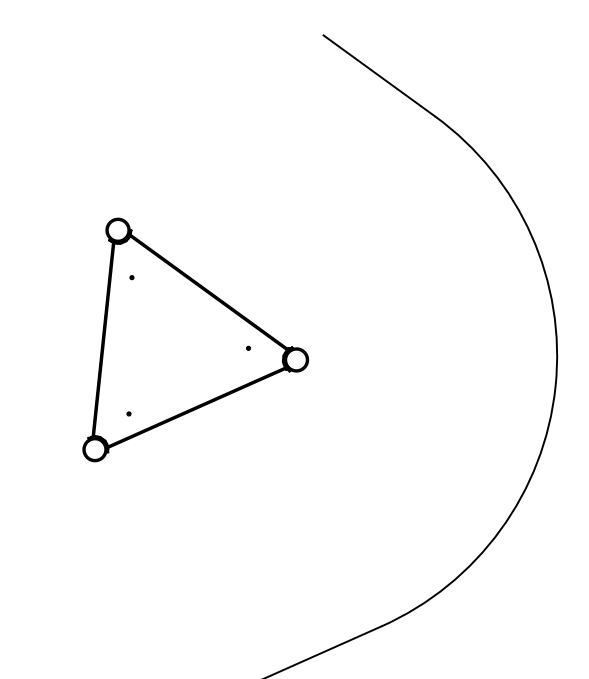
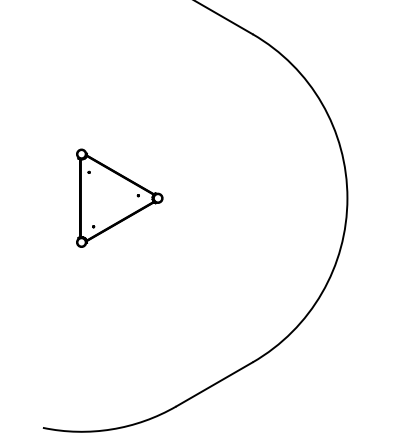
part: (201, 348) -> (119, 197), size x0.62

